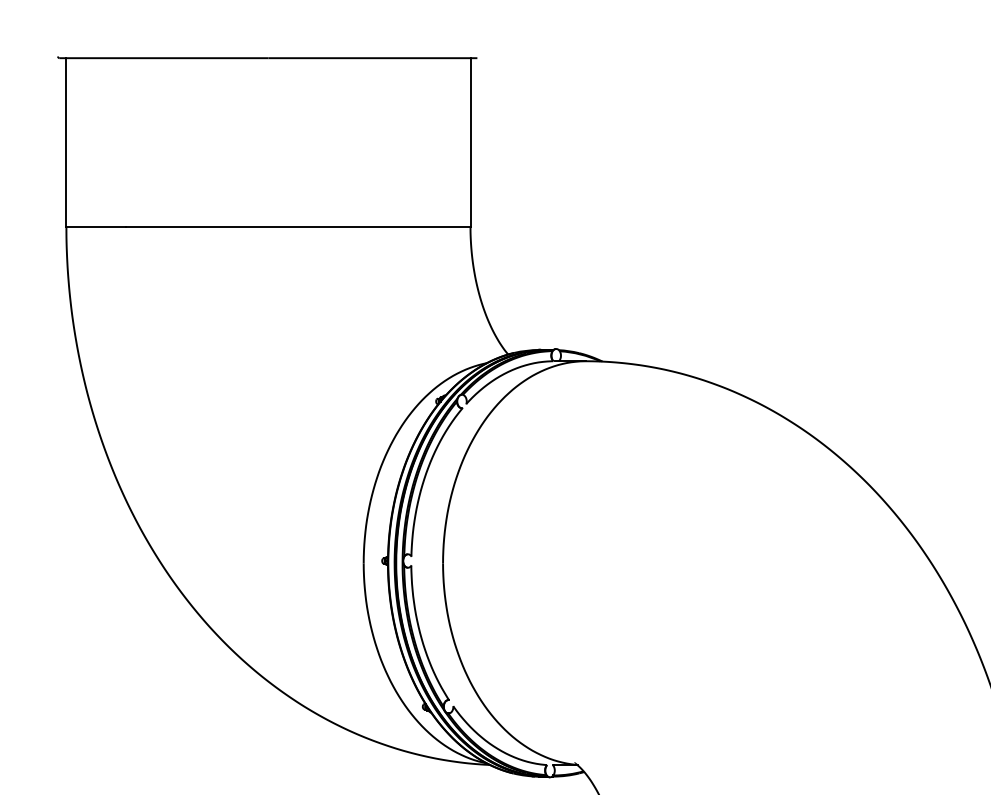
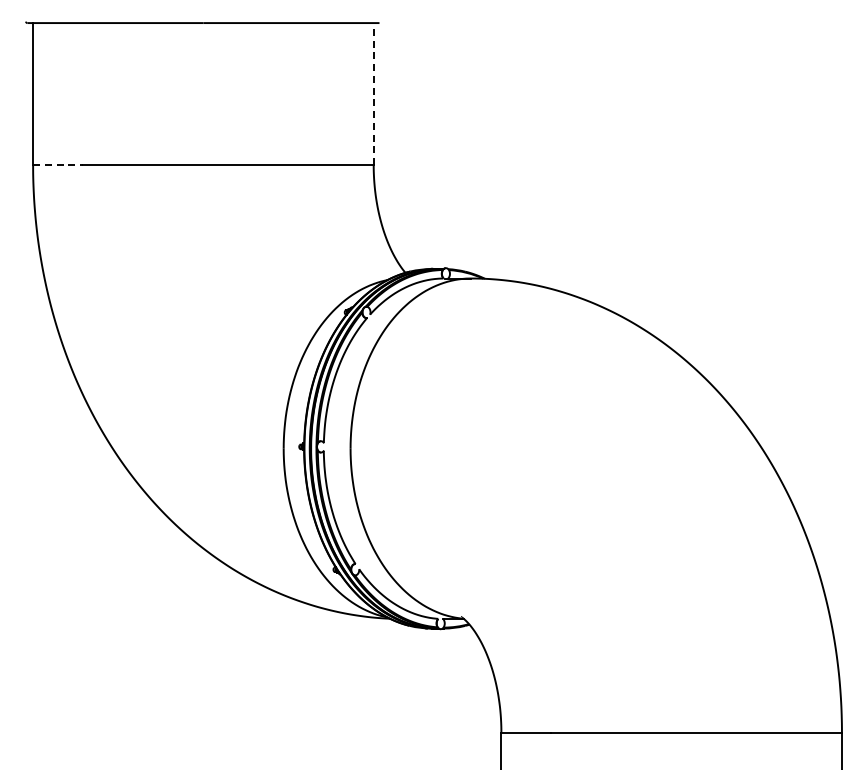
line: (470, 142) -> (373, 94), solid -> dashed
line: (96, 225) -> (58, 164), solid -> dashed

